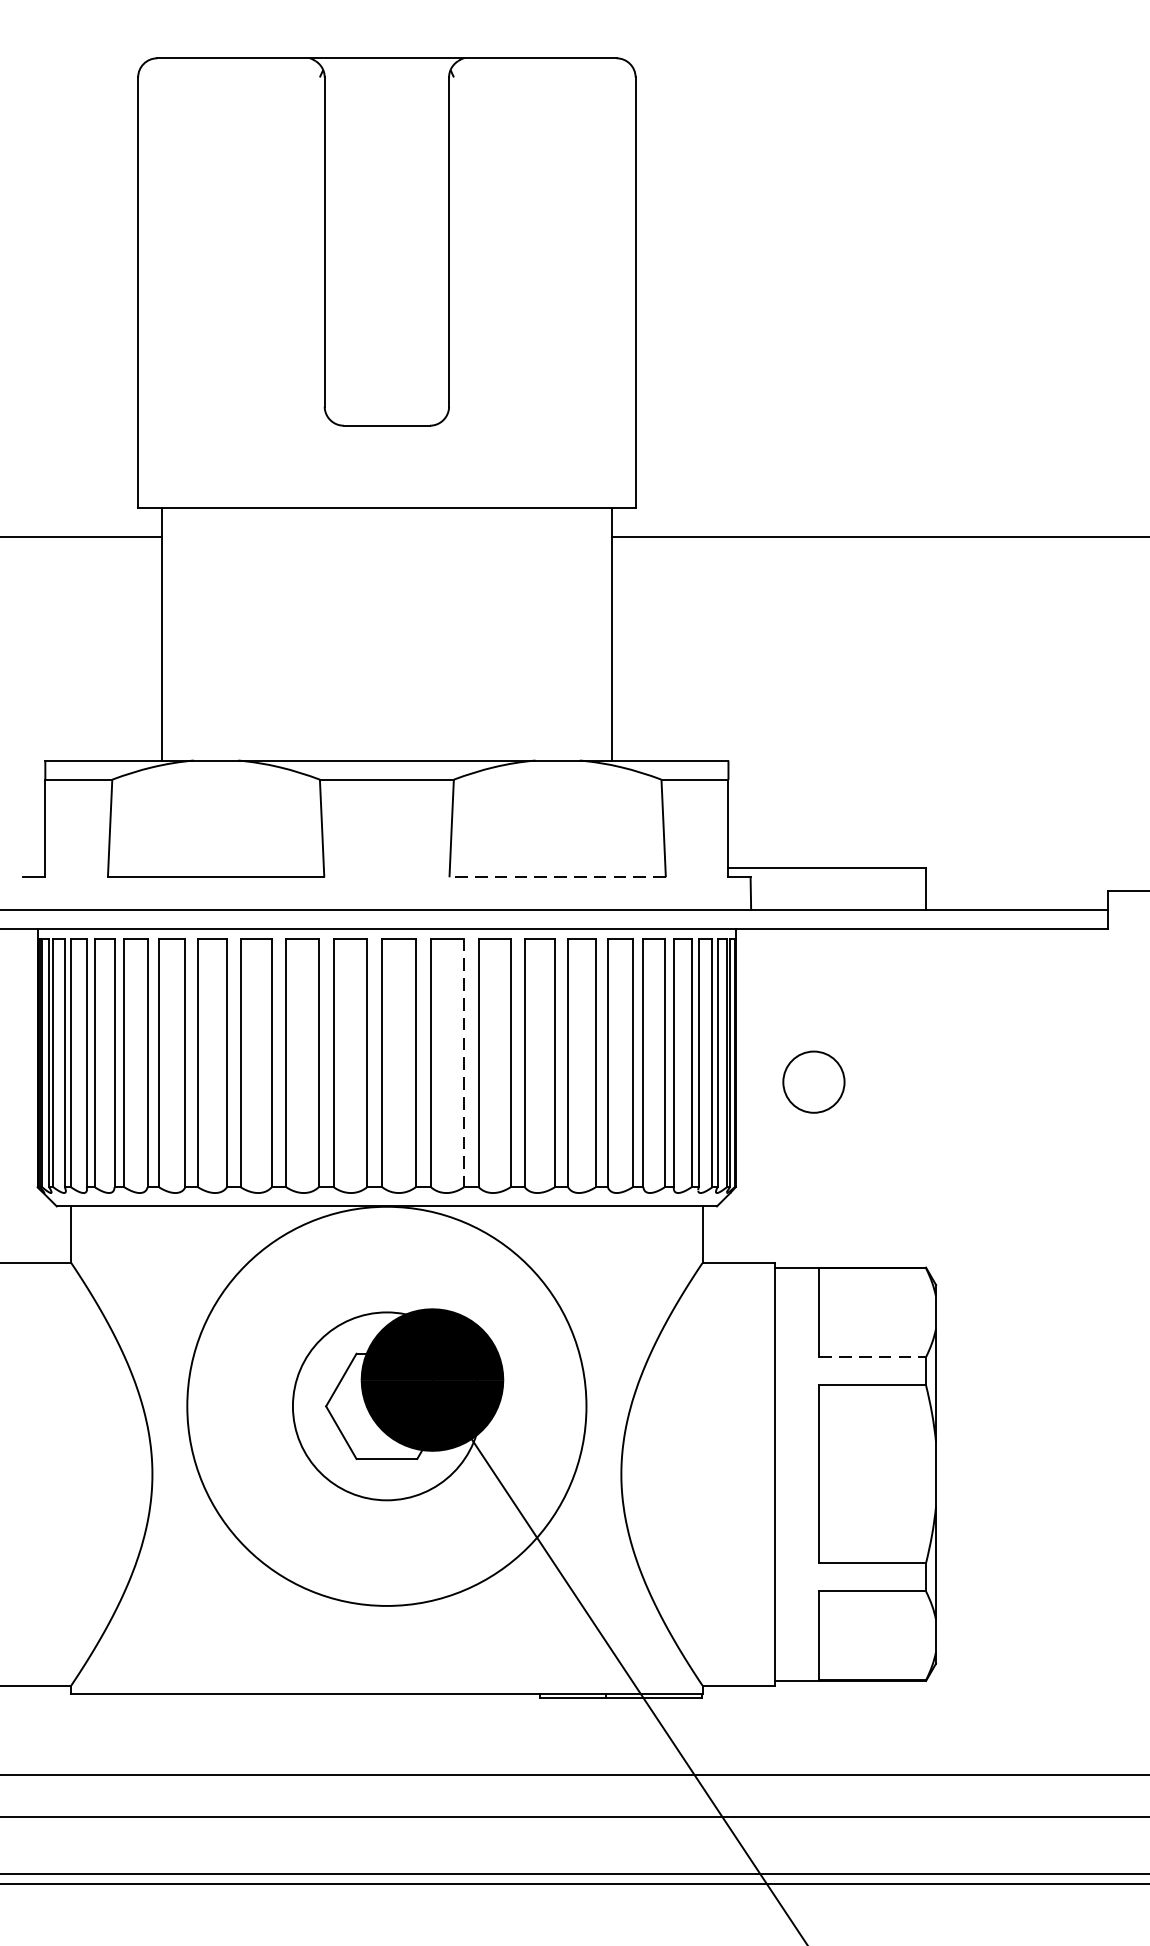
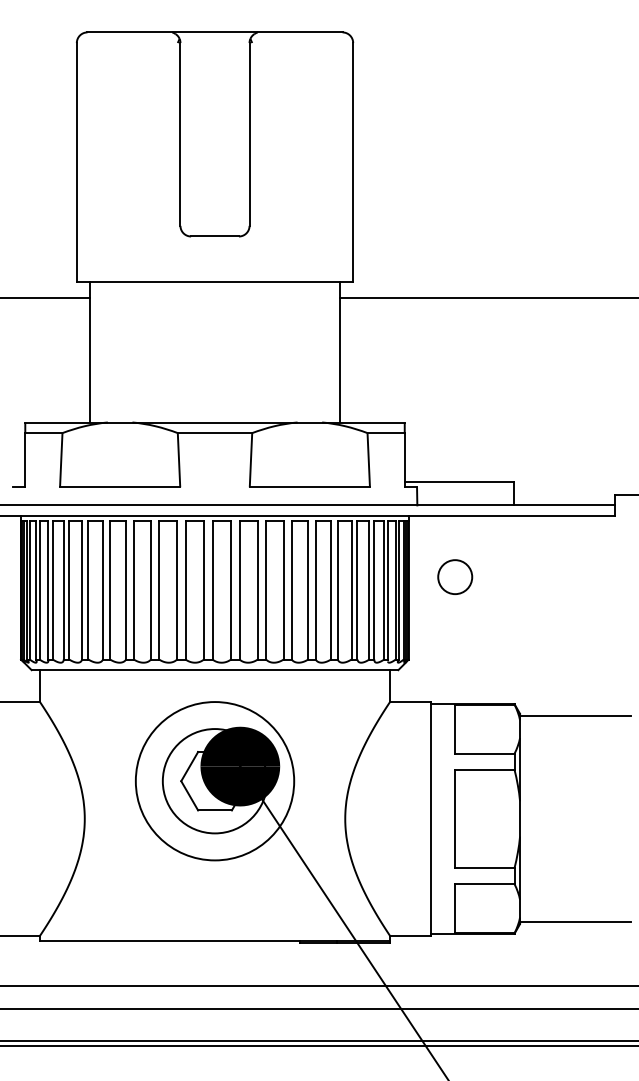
line: (556, 877) -> (309, 487), dashed -> solid
line: (463, 1063) -> (257, 590), dashed -> solid
circle: (814, 1081) -> (455, 576), moved
line: (1035, 1289) -> (575, 716), added
line: (872, 1356) -> (484, 753), dashed -> solid
circle: (385, 1406) -> (214, 781), size x0.71
line: (1035, 1658) -> (575, 921), added

